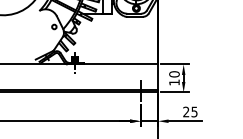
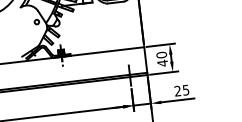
text: (174, 82) -> (162, 63), 10 -> 40

